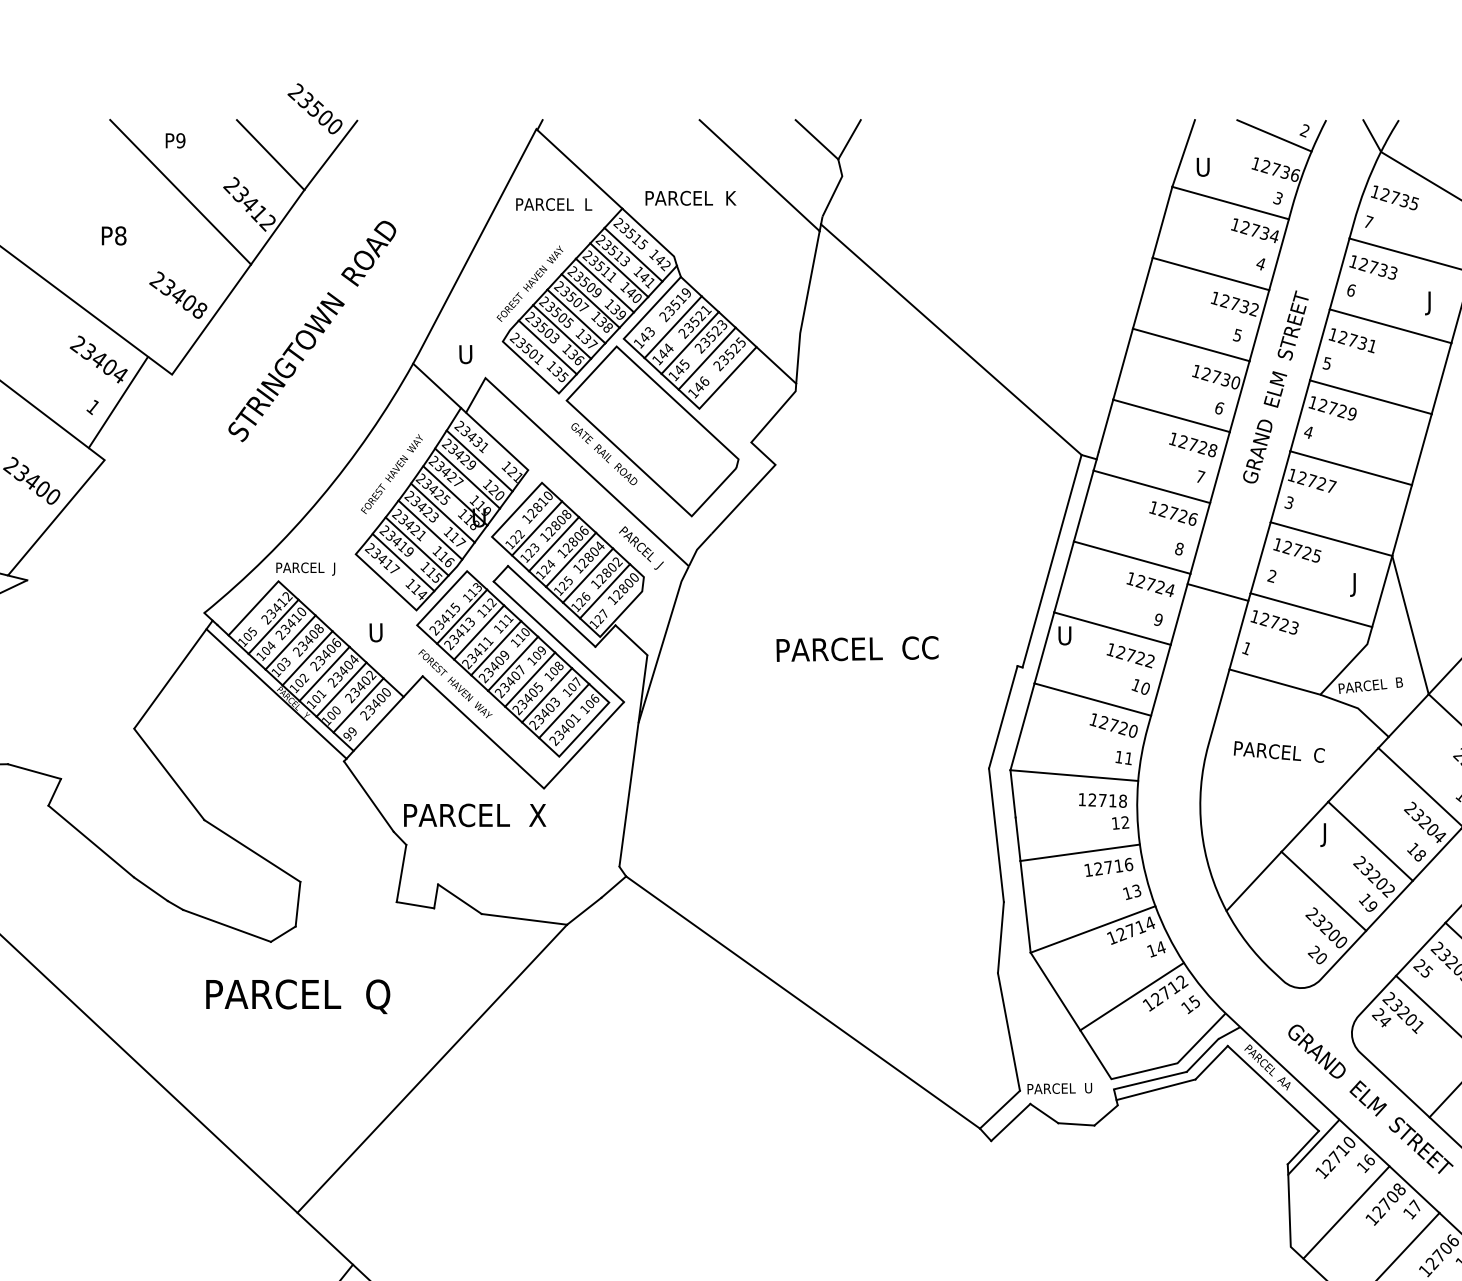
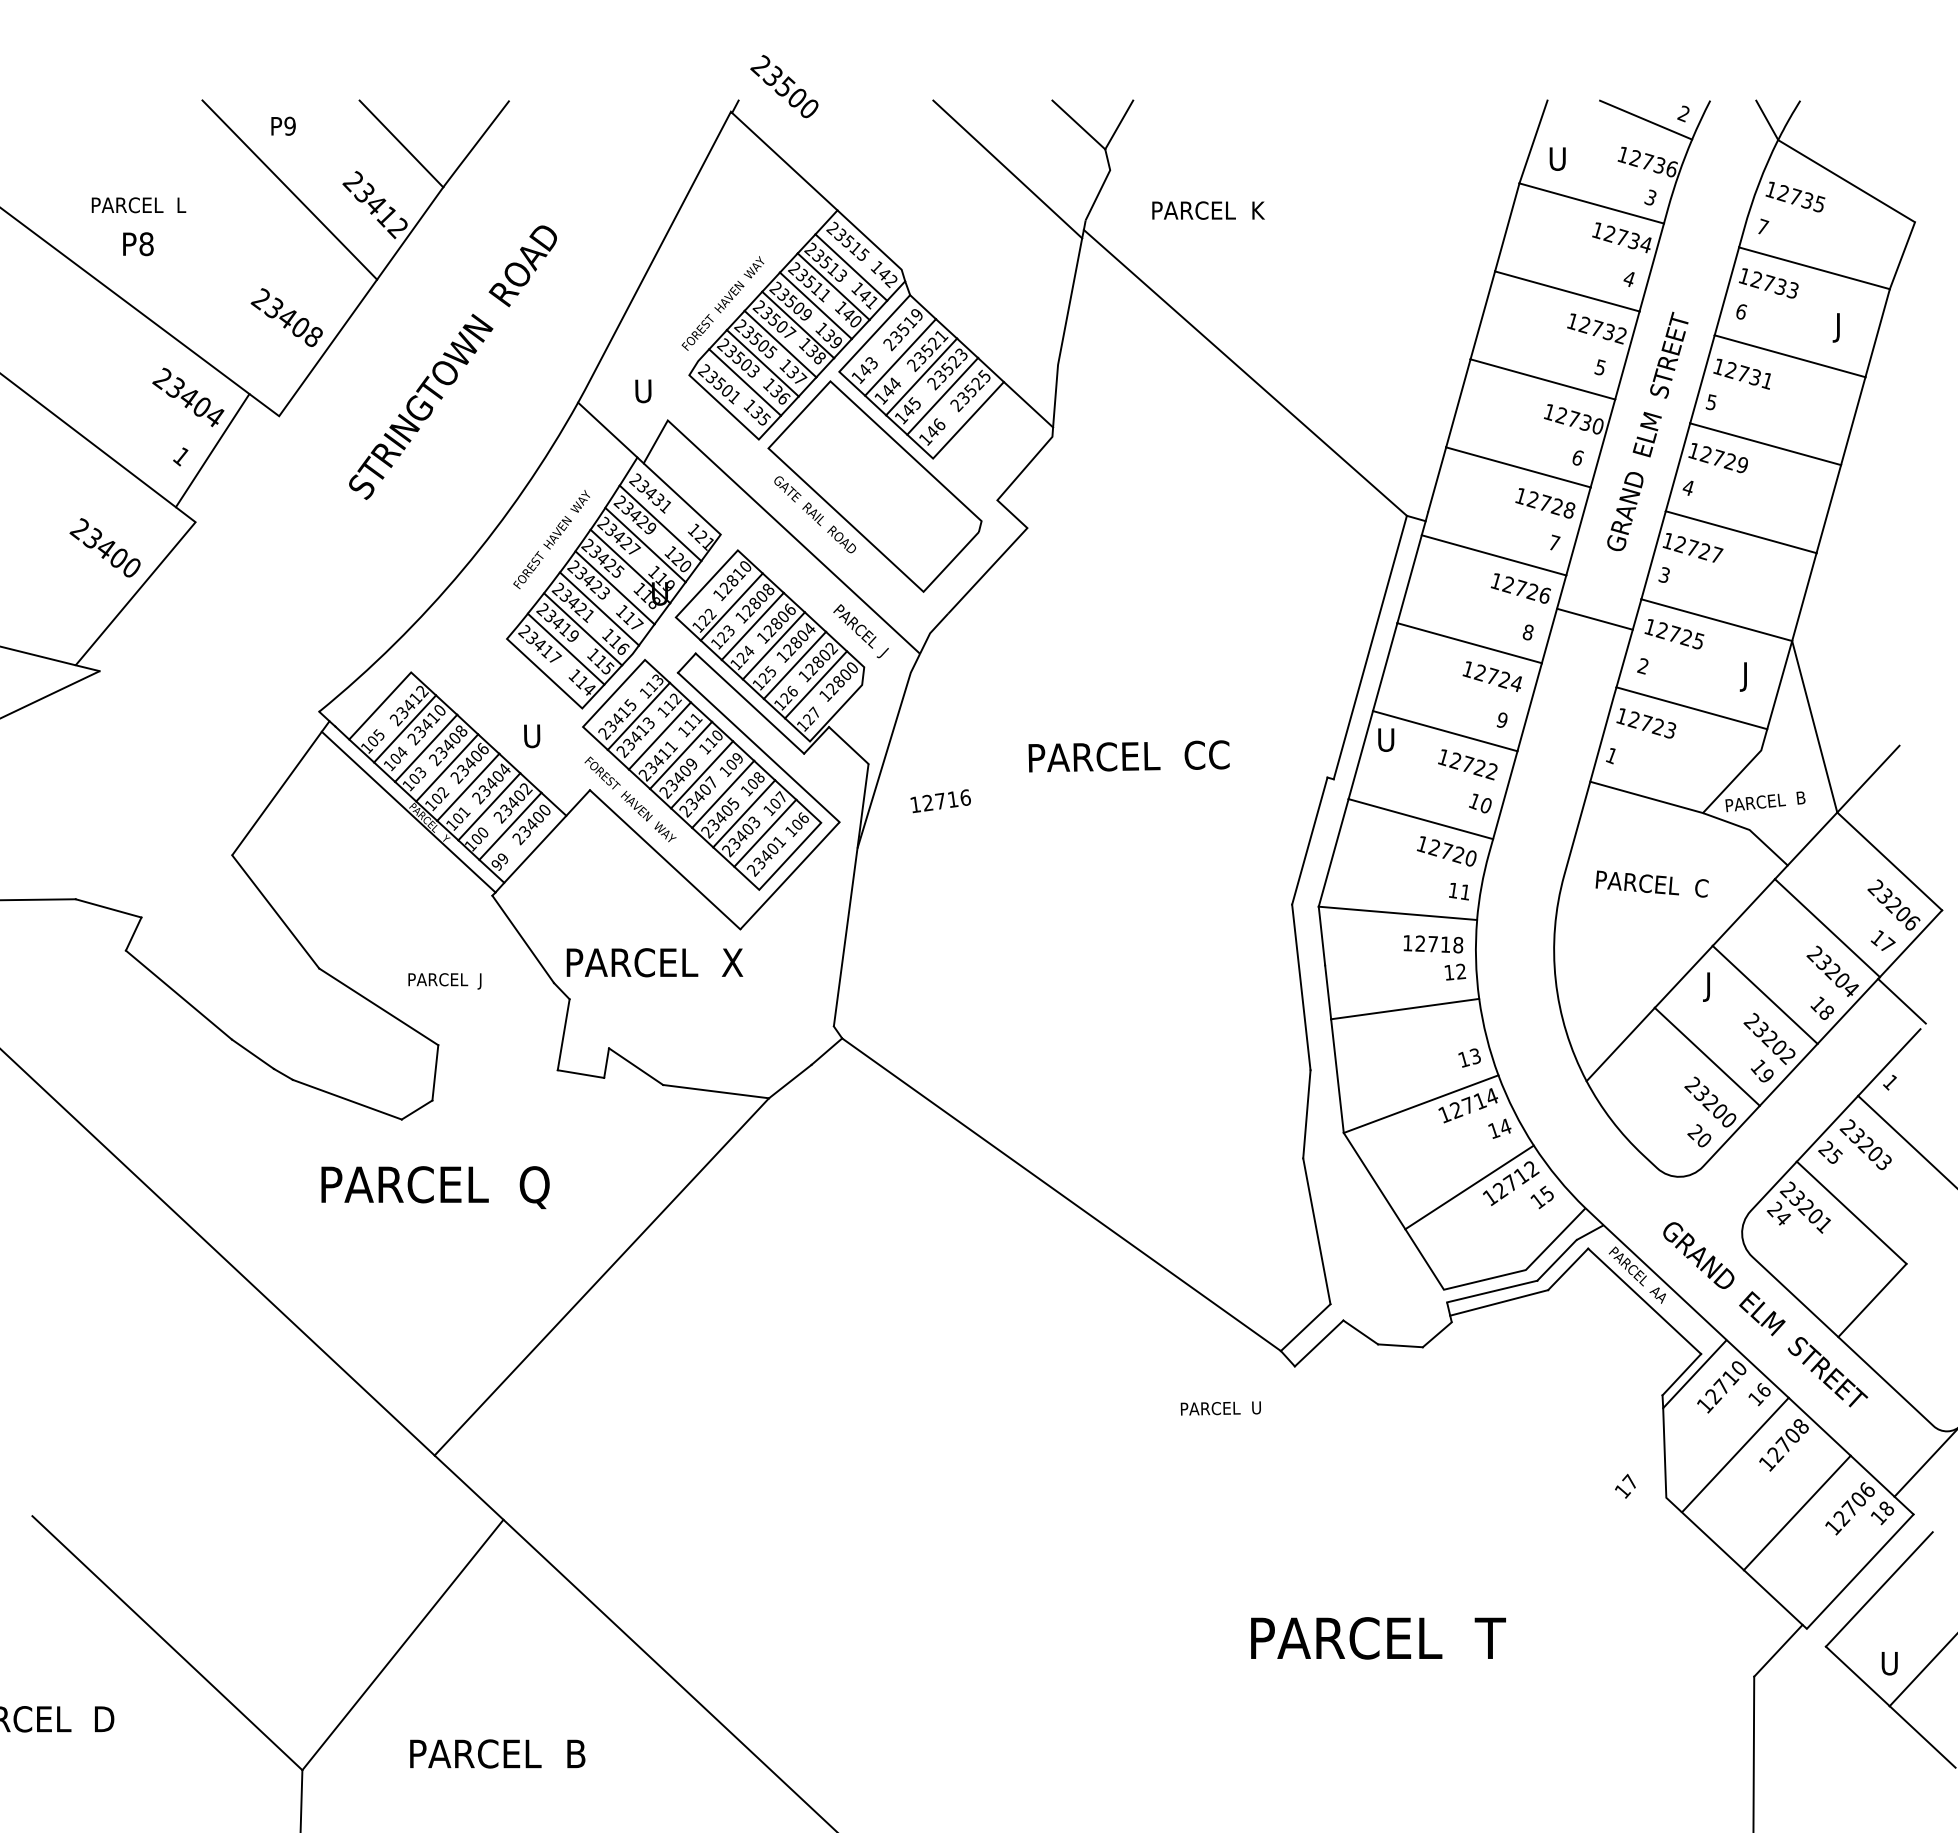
text: (315, 108) -> (784, 86), moved
text: (690, 198) -> (1208, 210), moved
text: (553, 204) -> (138, 205), moved
text: (114, 236) -> (138, 244), moved
text: (305, 569) -> (444, 981), moved
line: (1217, 591) -> (1594, 618), moved
text: (1108, 867) -> (940, 801), moved
text: (1059, 1088) -> (1220, 1408), moved
text: (1411, 1208) -> (1625, 1485), moved

